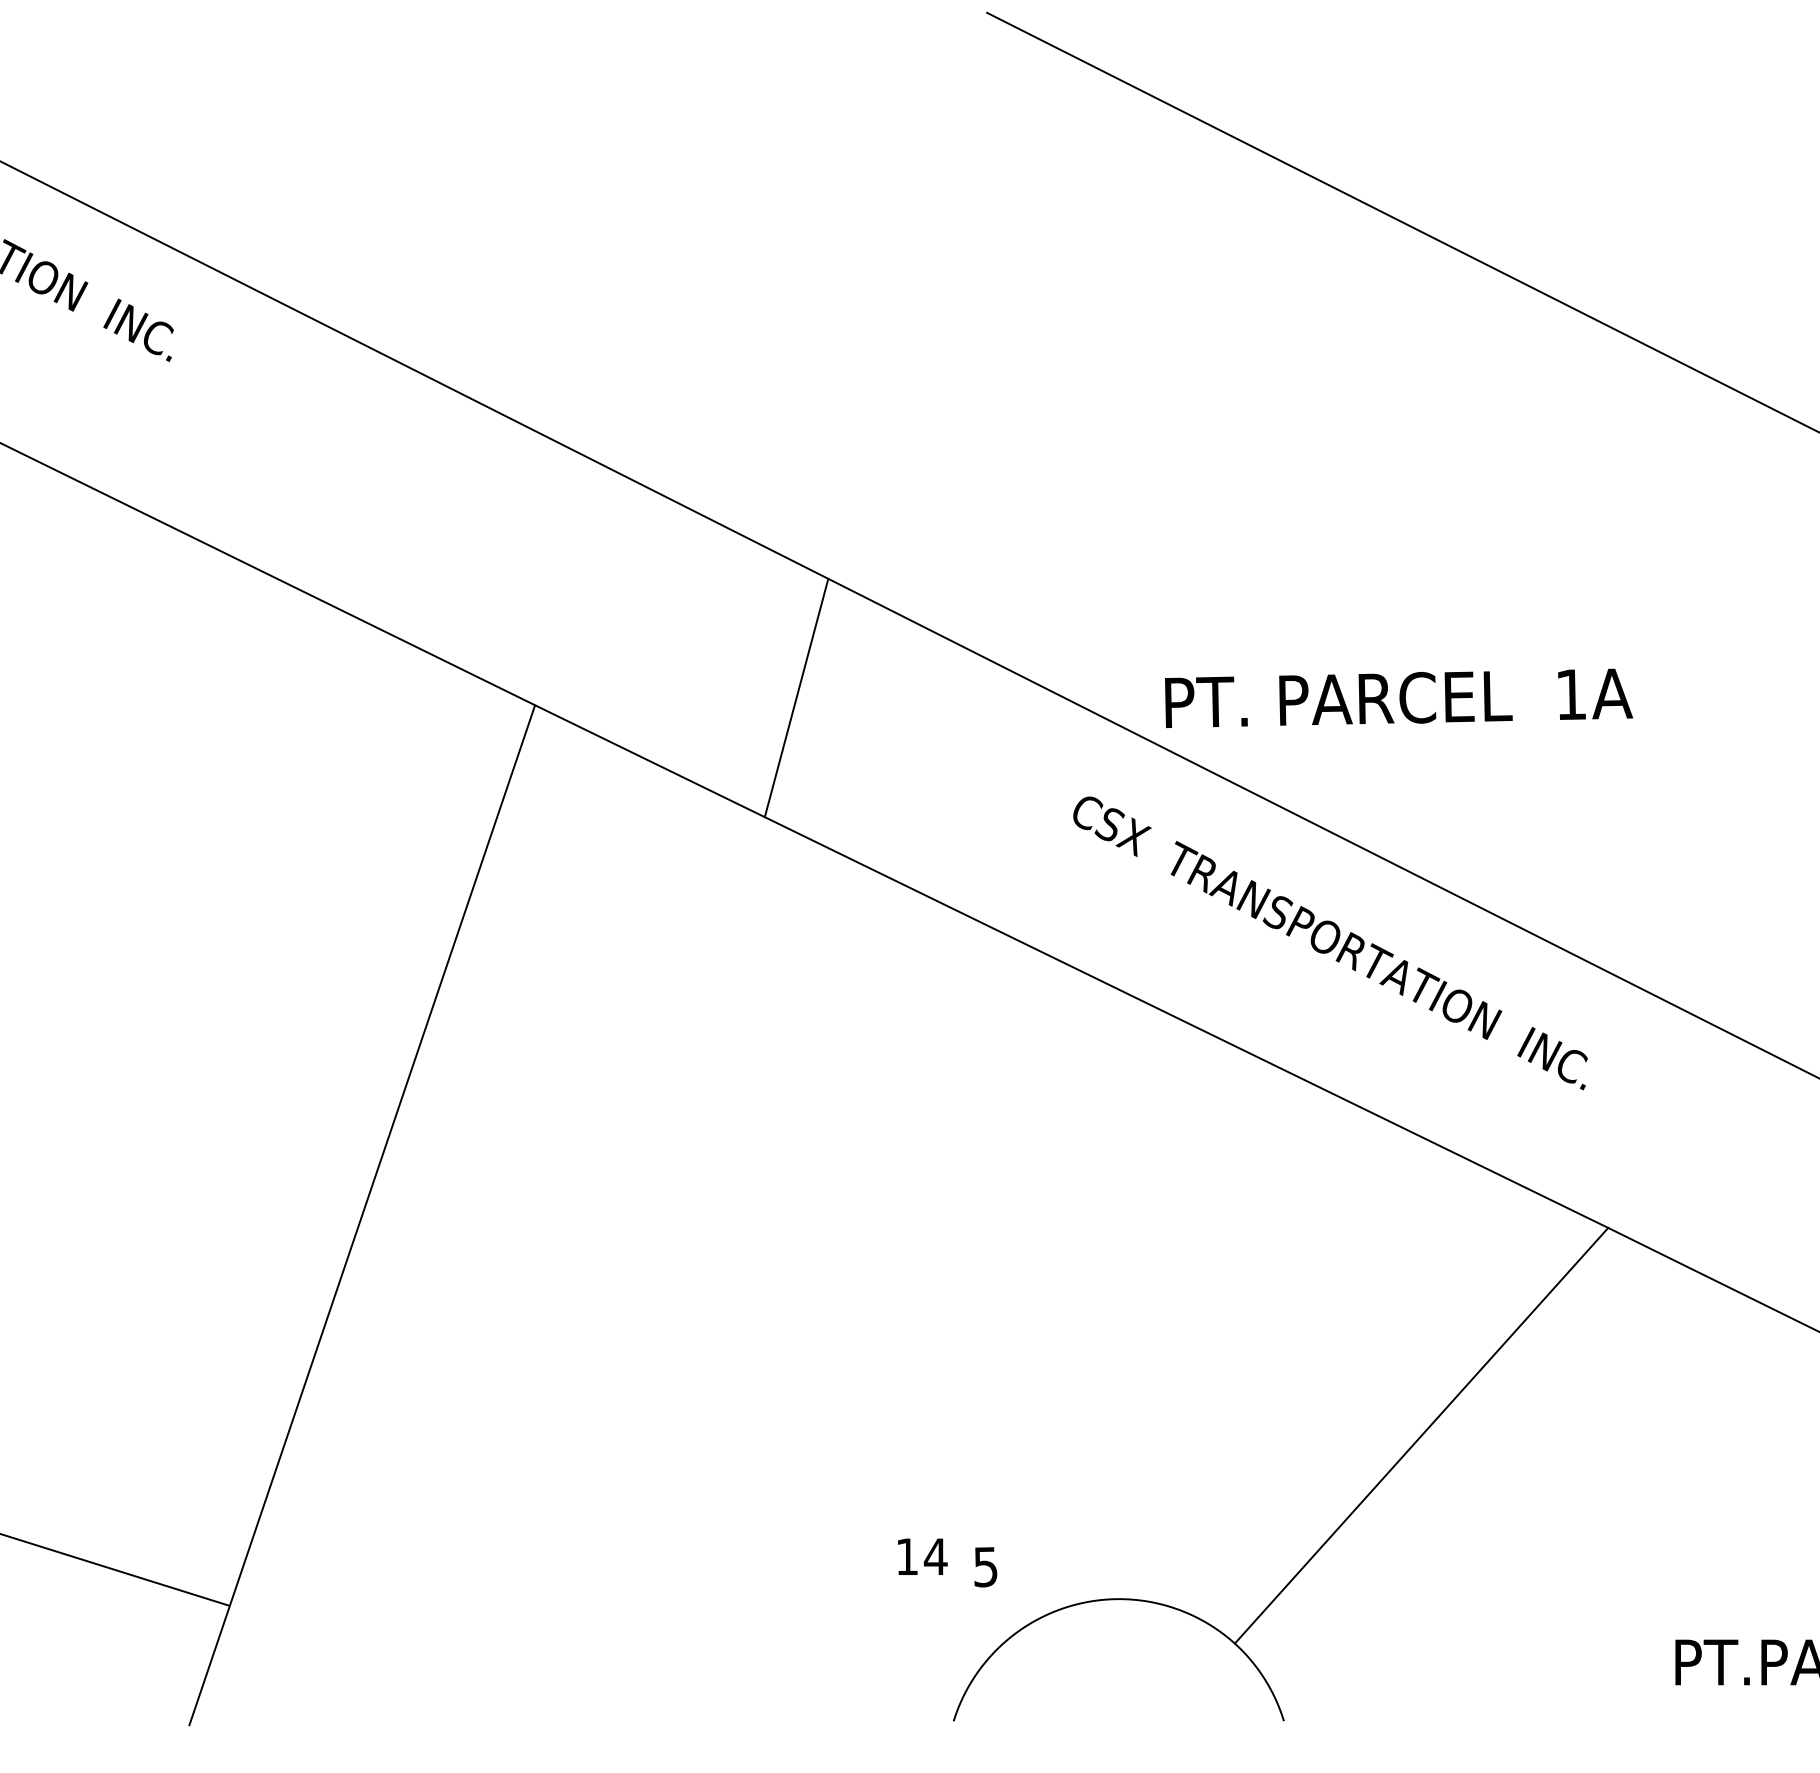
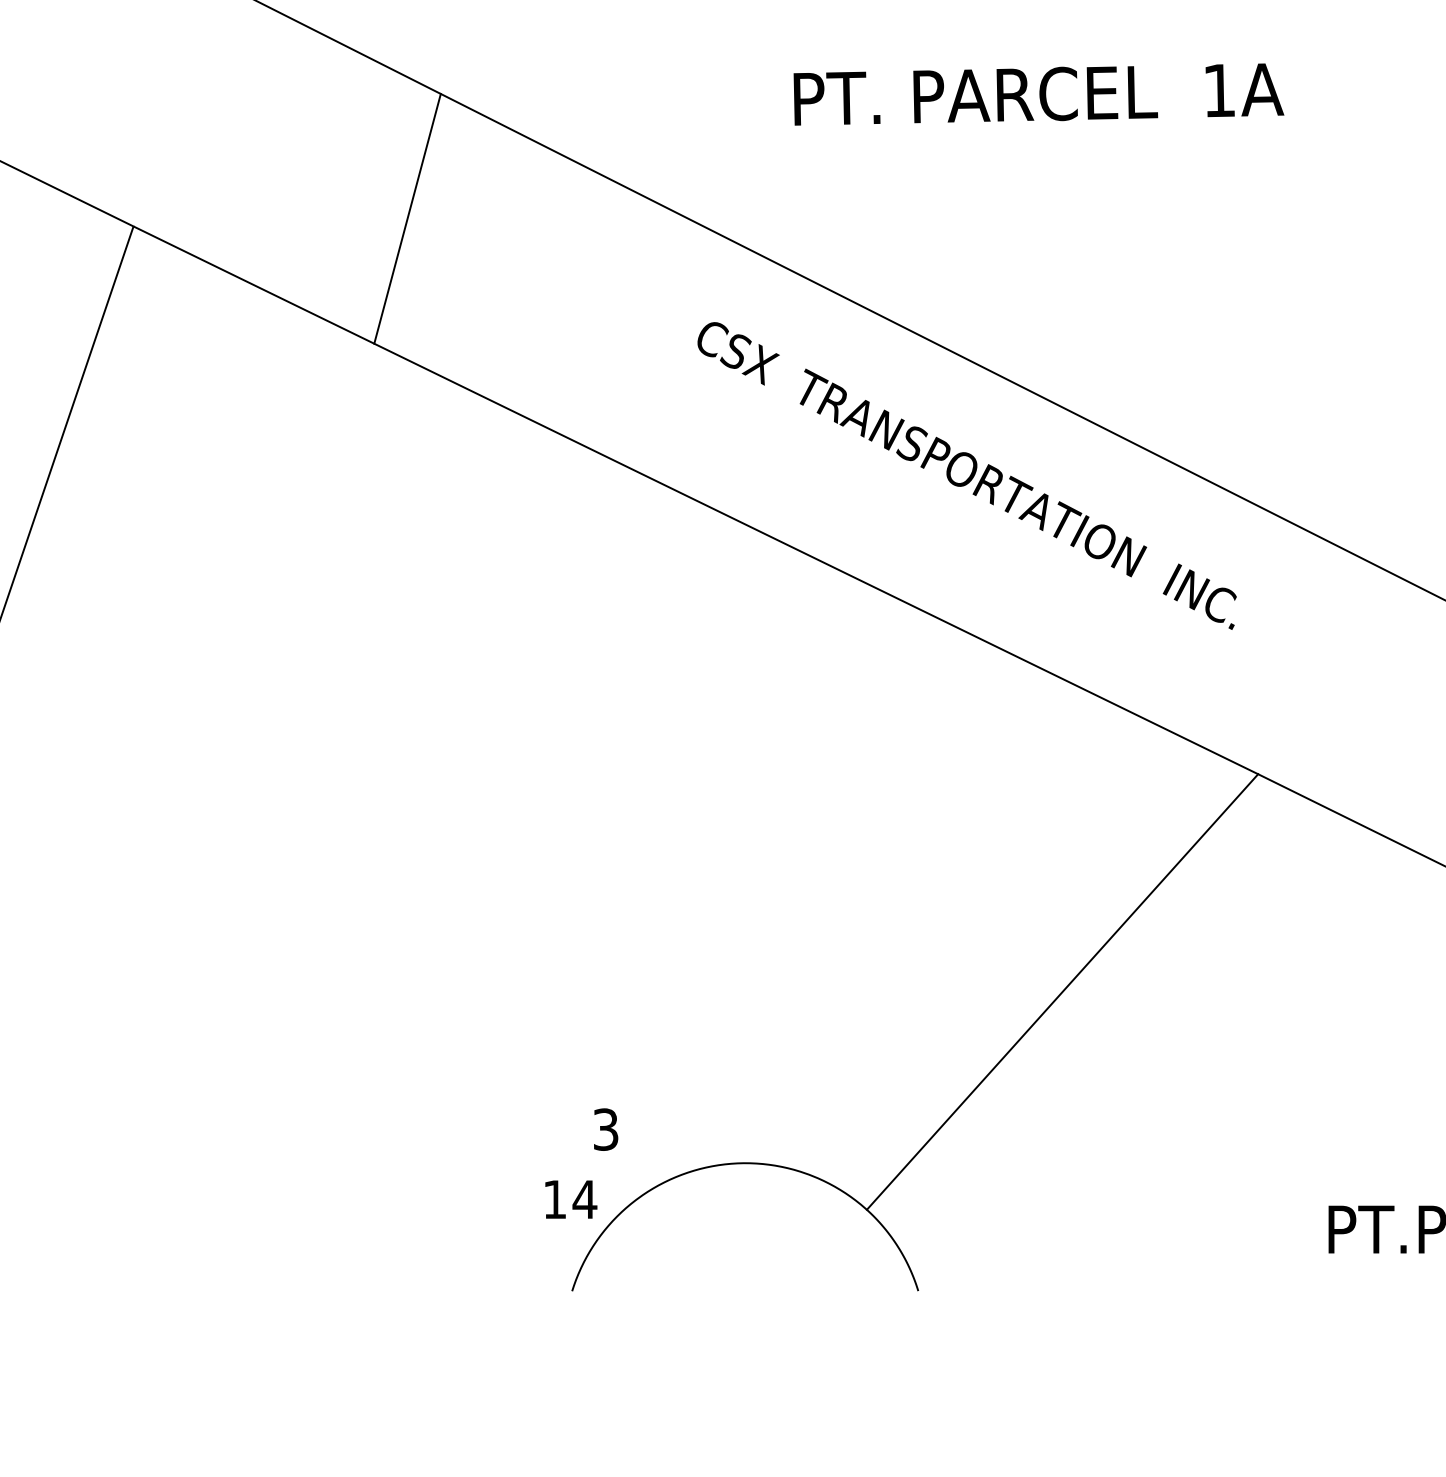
text: (1399, 697) -> (1039, 93), moved
text: (922, 1556) -> (570, 1199), moved
text: (985, 1566) -> (605, 1129), 5 -> 3

